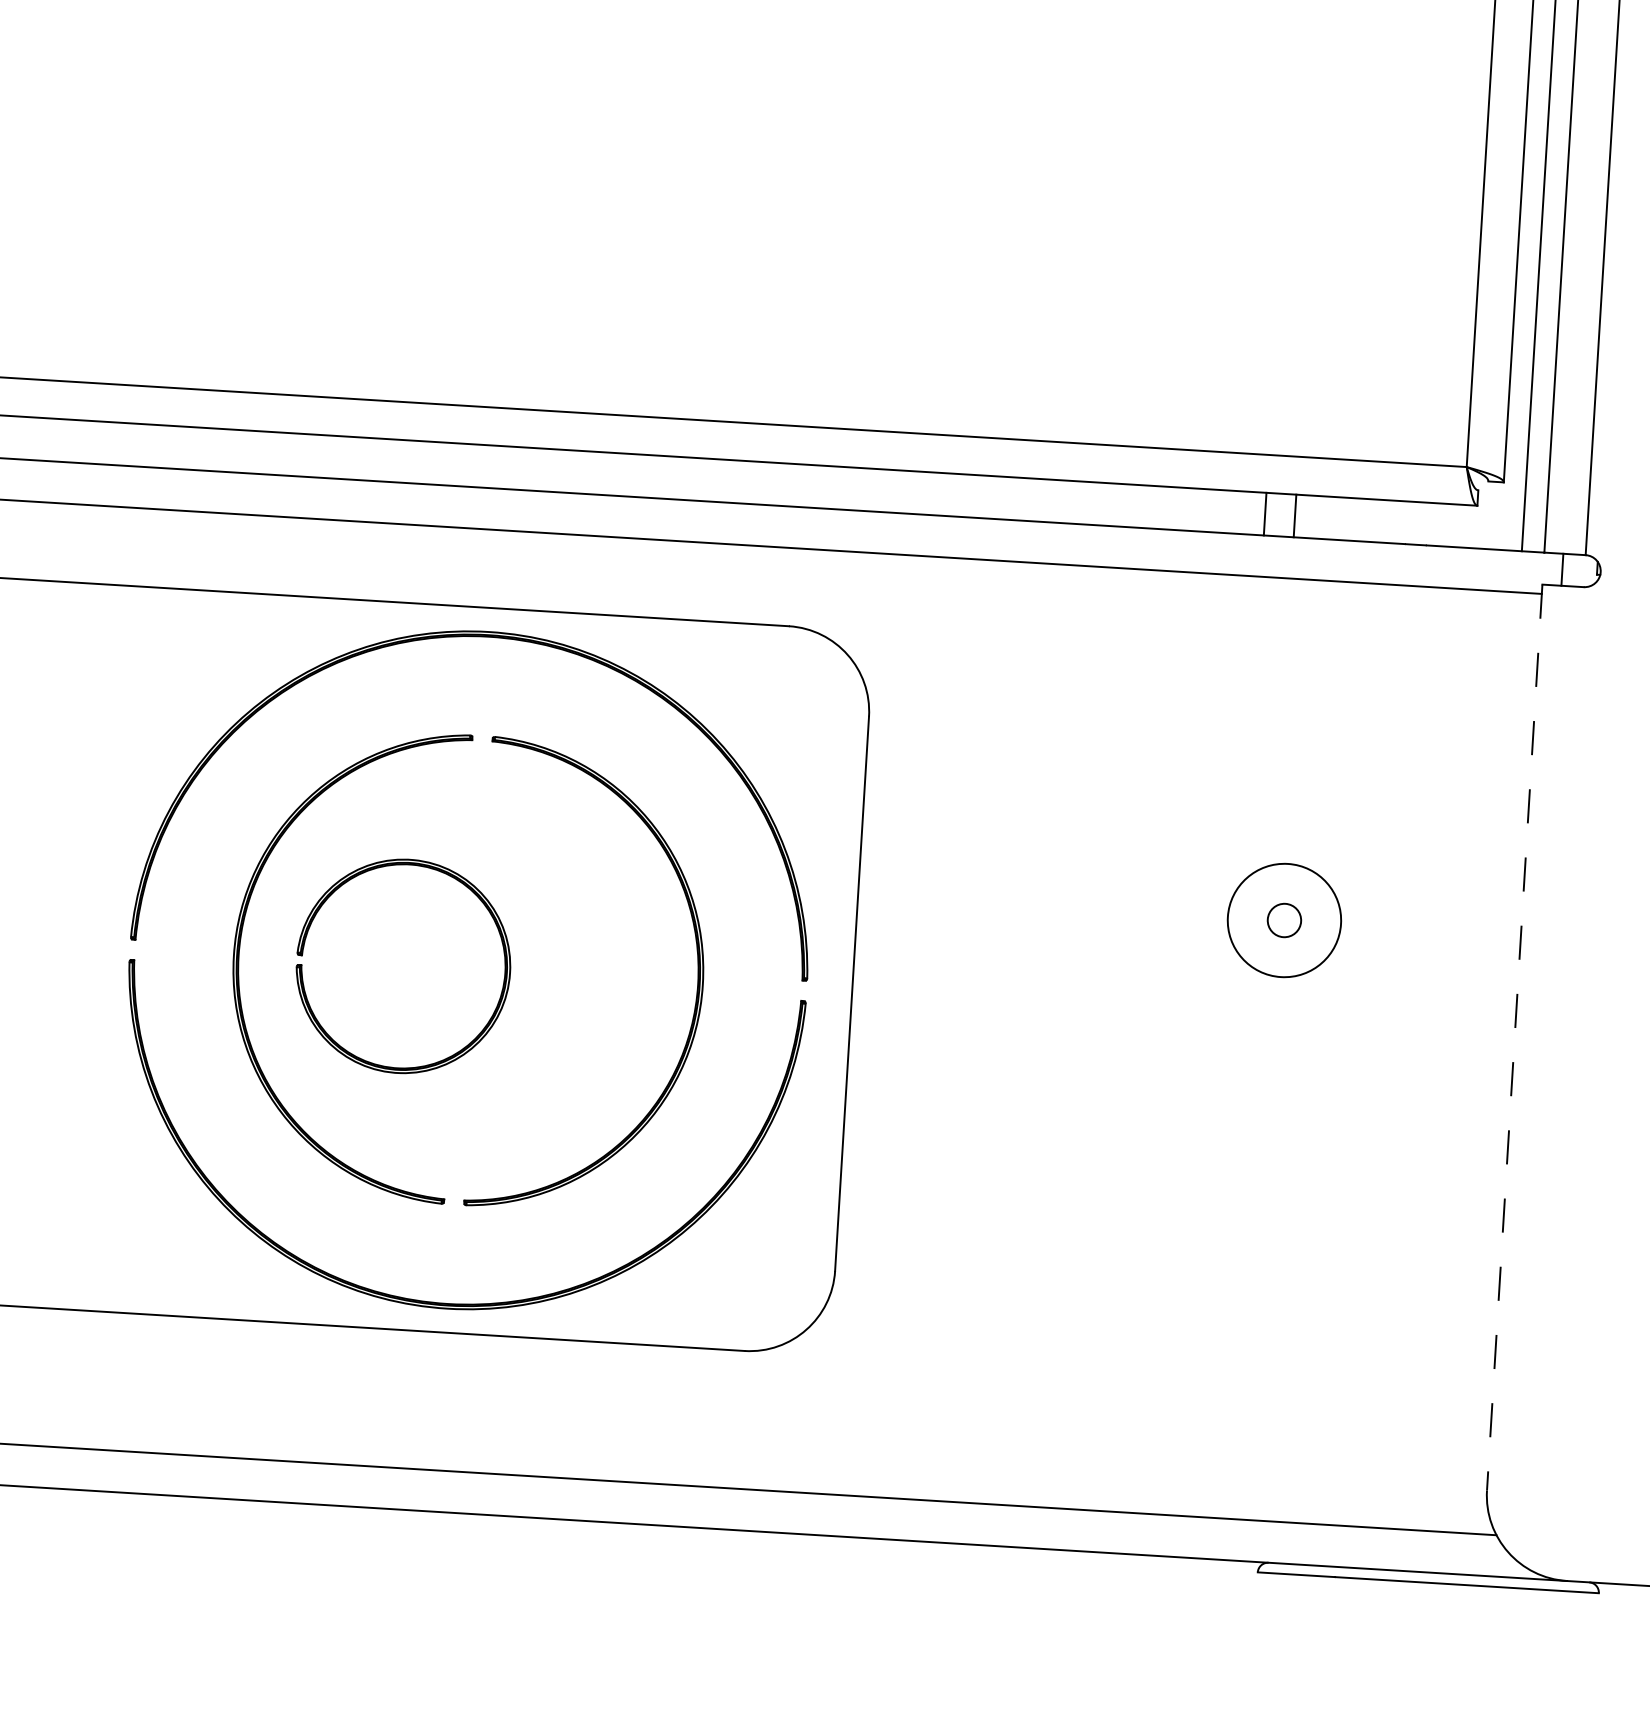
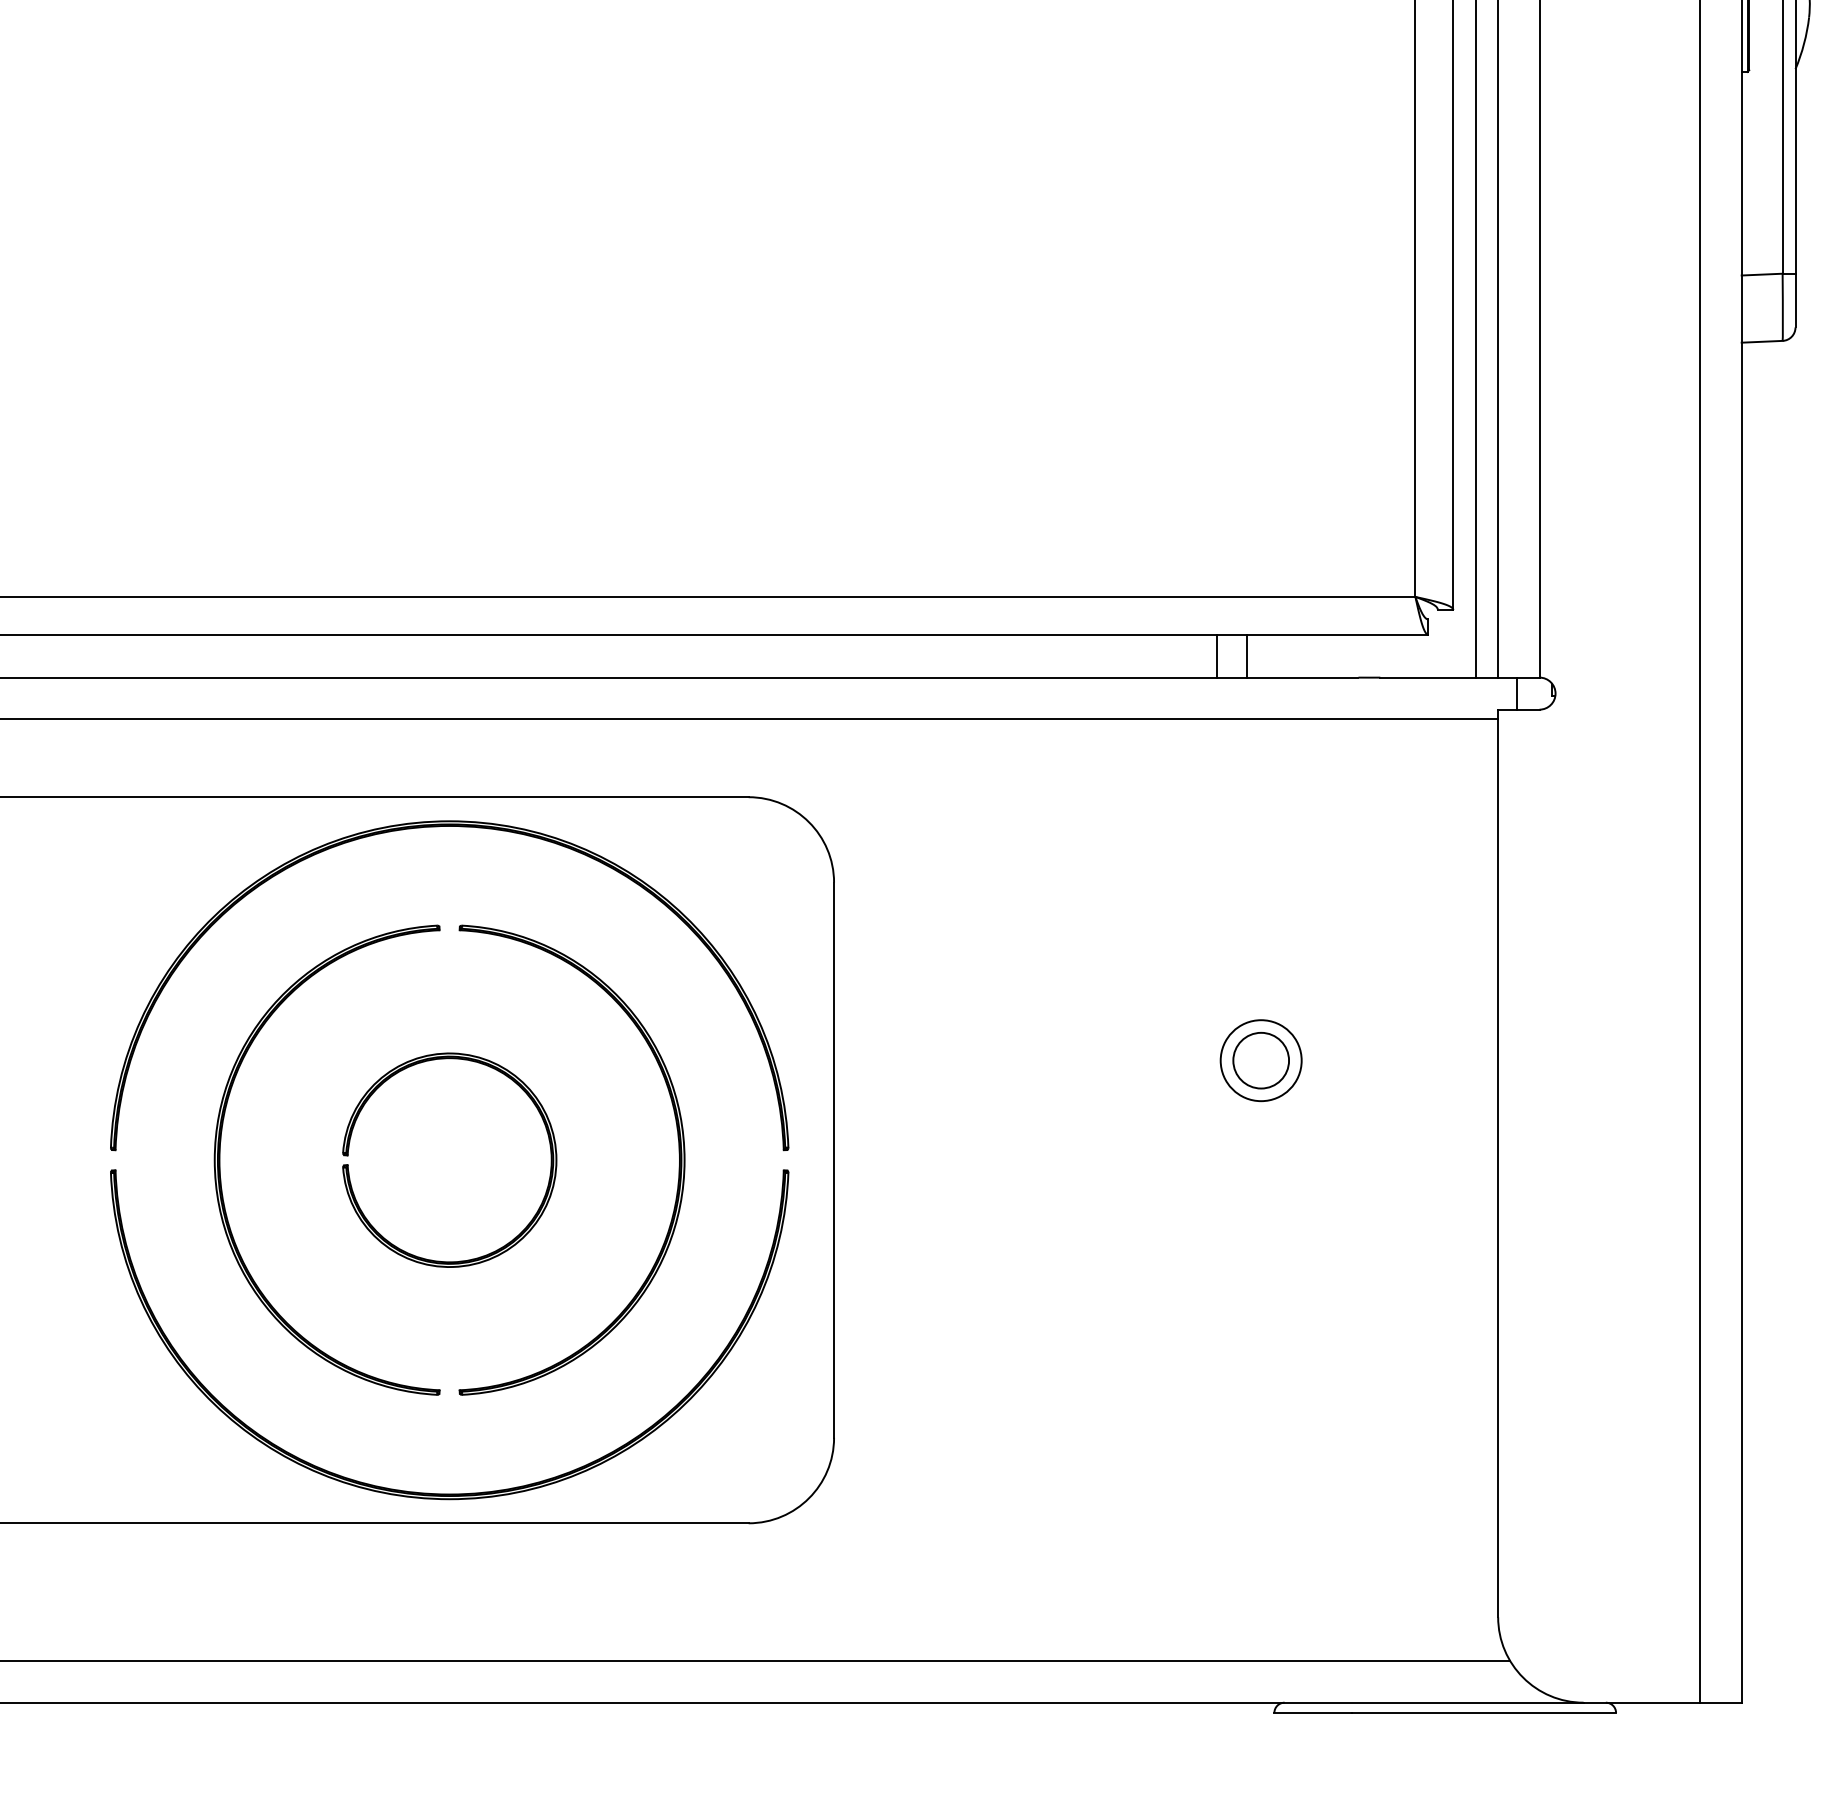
part: (423, 867) -> (463, 1060), moved
circle: (1283, 920) -> (1260, 1060), size x0.71
circle: (1284, 920) -> (1261, 1060), size x1.67
line: (1515, 1037) -> (1498, 1163), dashed -> solid

